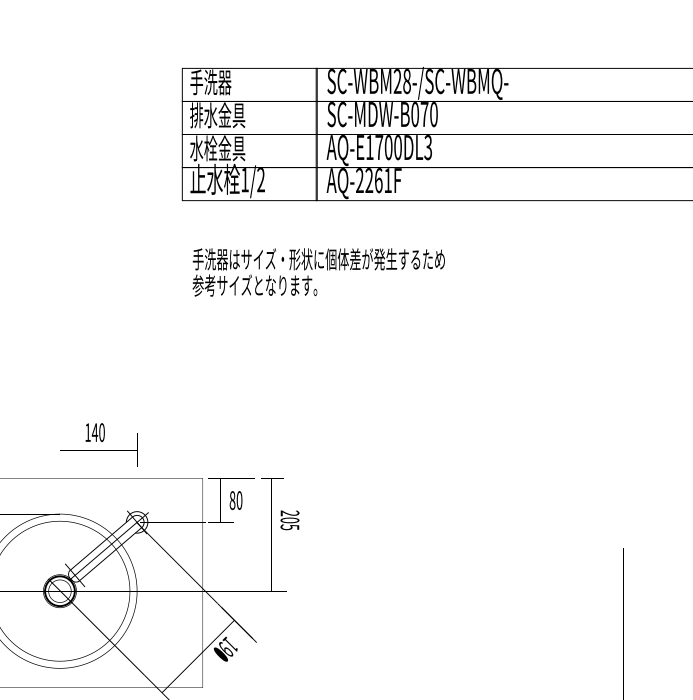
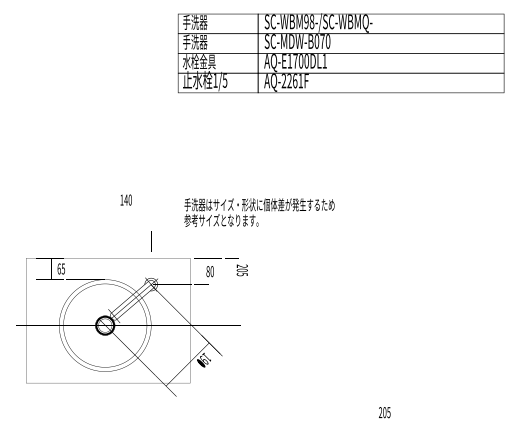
text: (397, 82) -> (306, 22), SC-WBM28-/SC-WBMQ- -> SC-WBM98-/SC-WBMQ-
text: (216, 114) -> (198, 41), 排水金具 -> 手洗器
text: (427, 148) -> (324, 61), AQ-E1700DL3 -> AQ-E1700DL1
text: (260, 179) -> (224, 80), 1/2 -> 1/5
text: (318, 272) -> (259, 212), moved
text: (93, 431) -> (125, 199), moved
text: (288, 520) -> (241, 270), moved

